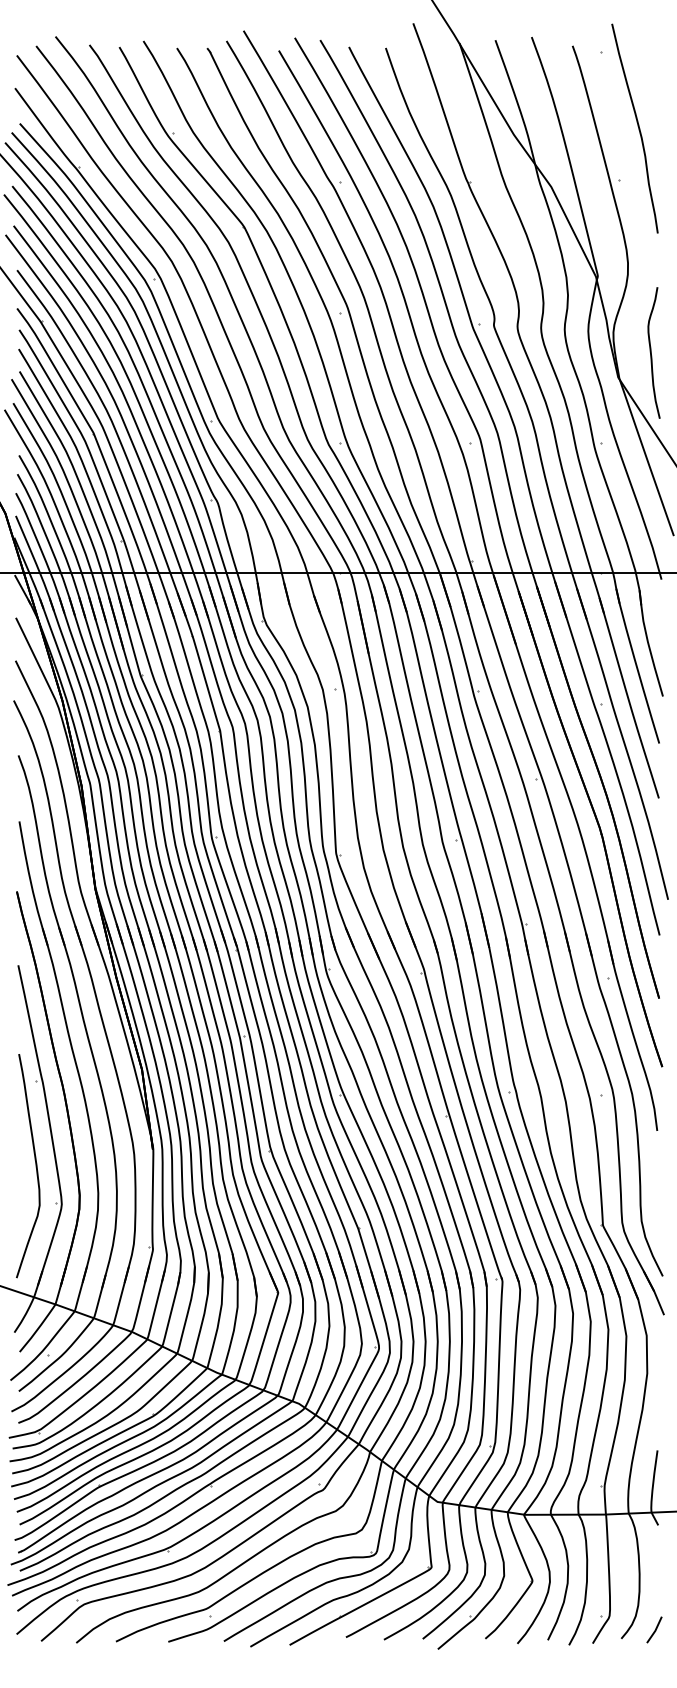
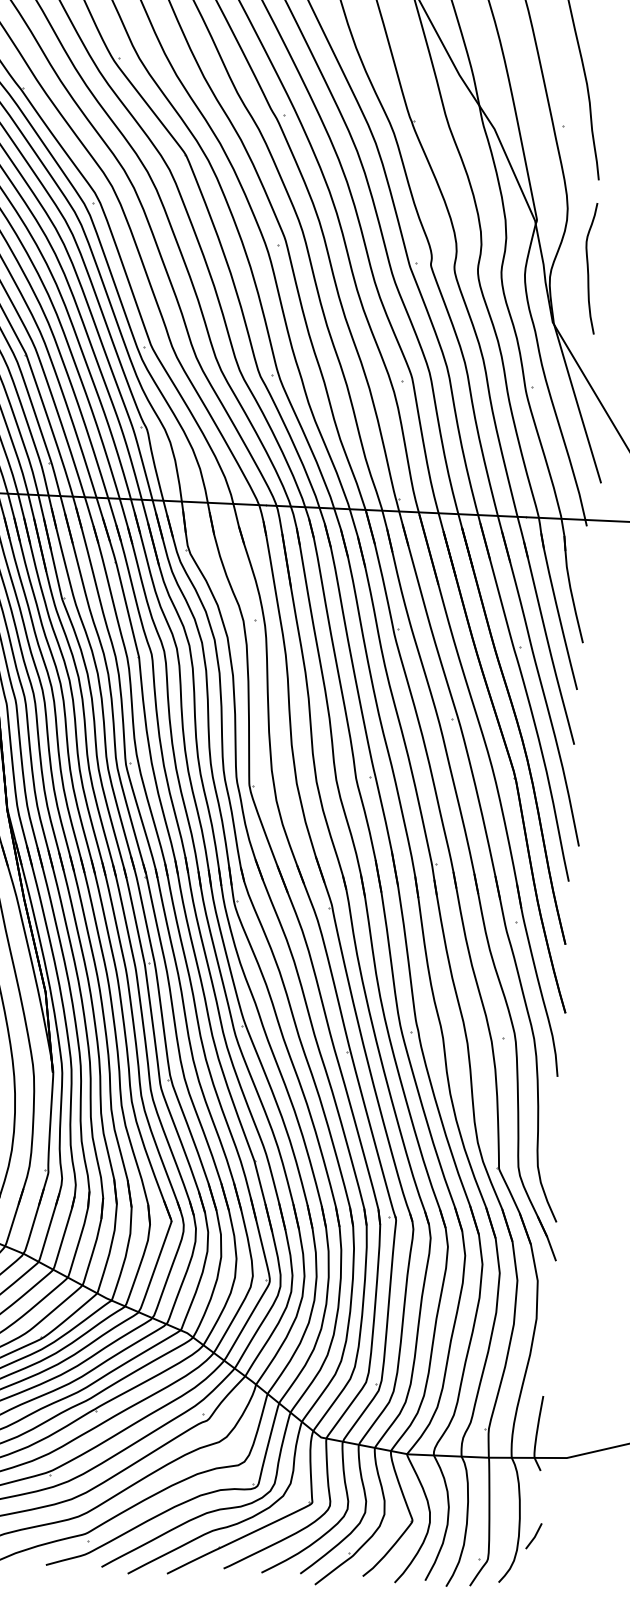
curve: (651, 352) -> (588, 267), moved
line: (655, 1629) -> (534, 1535), moved

